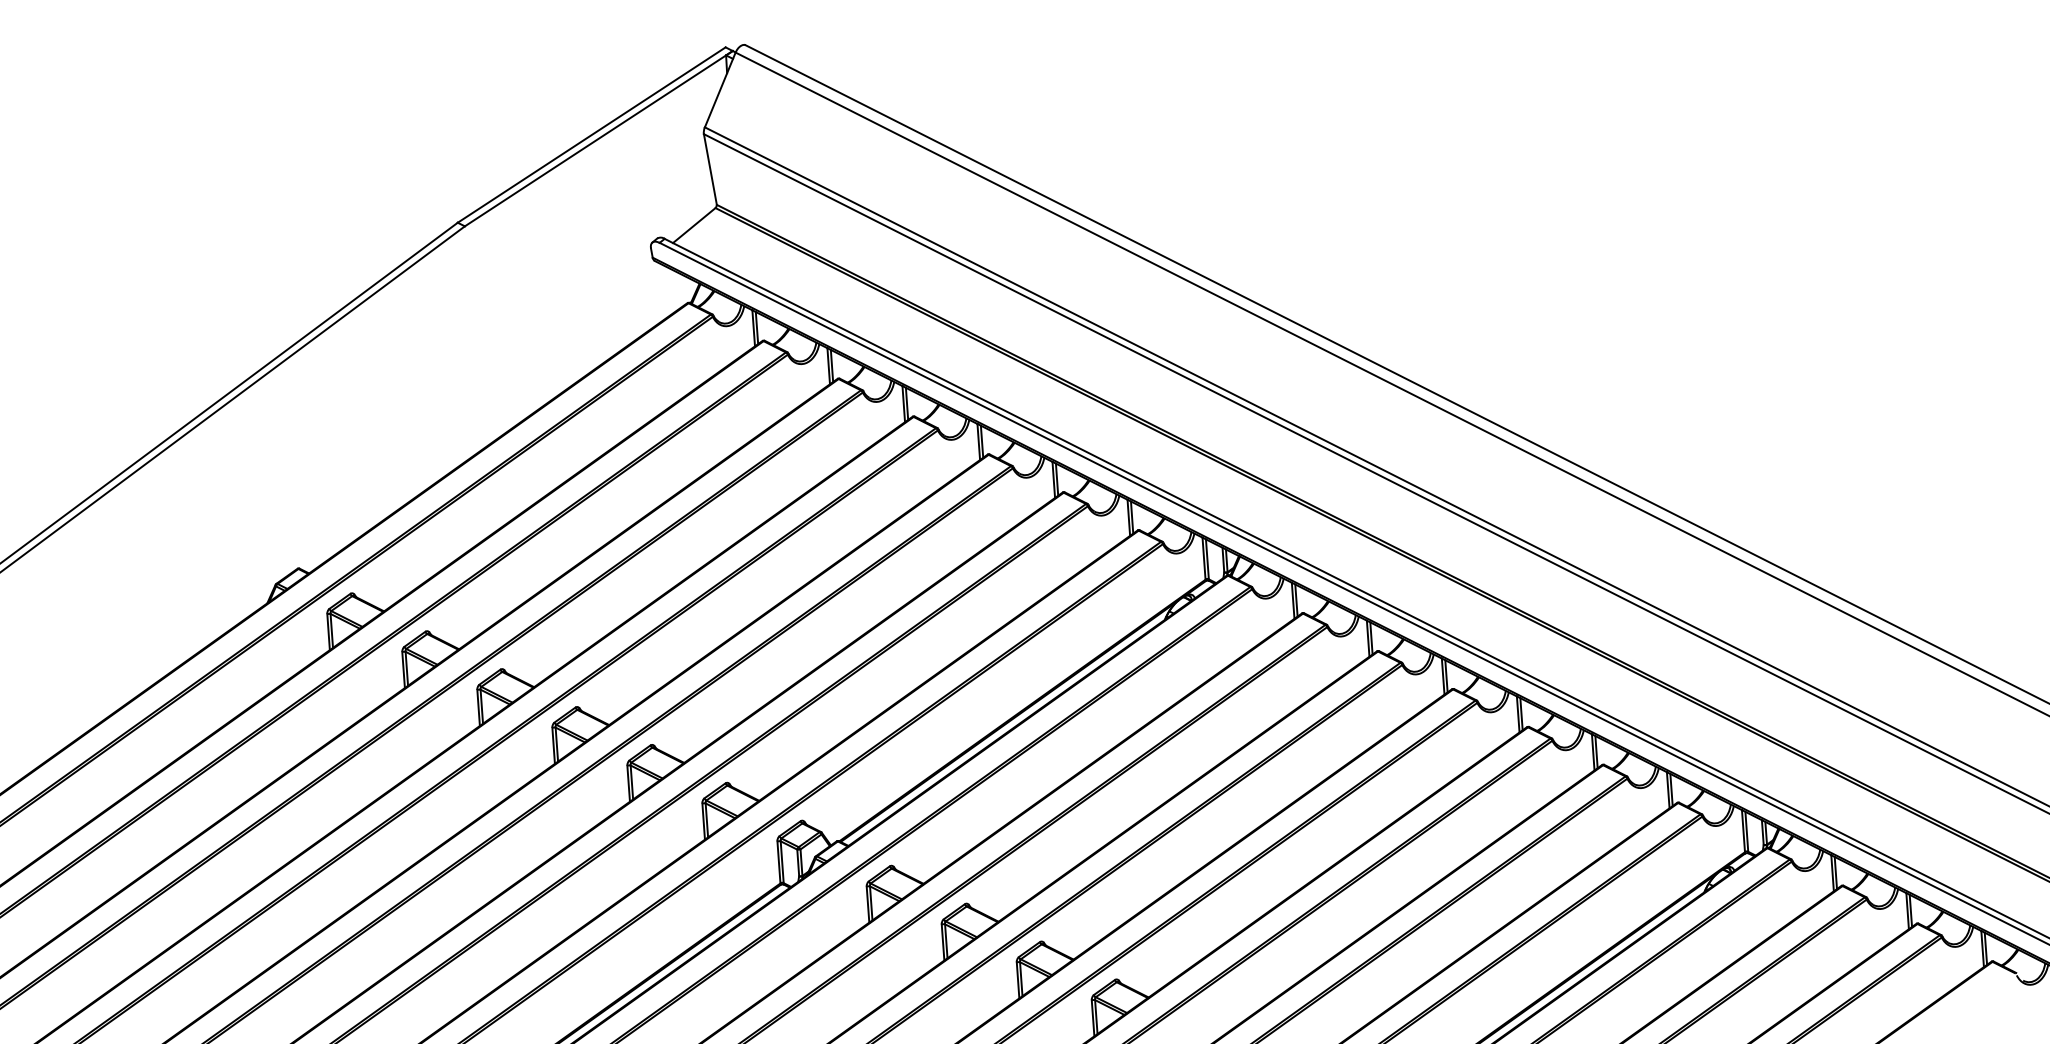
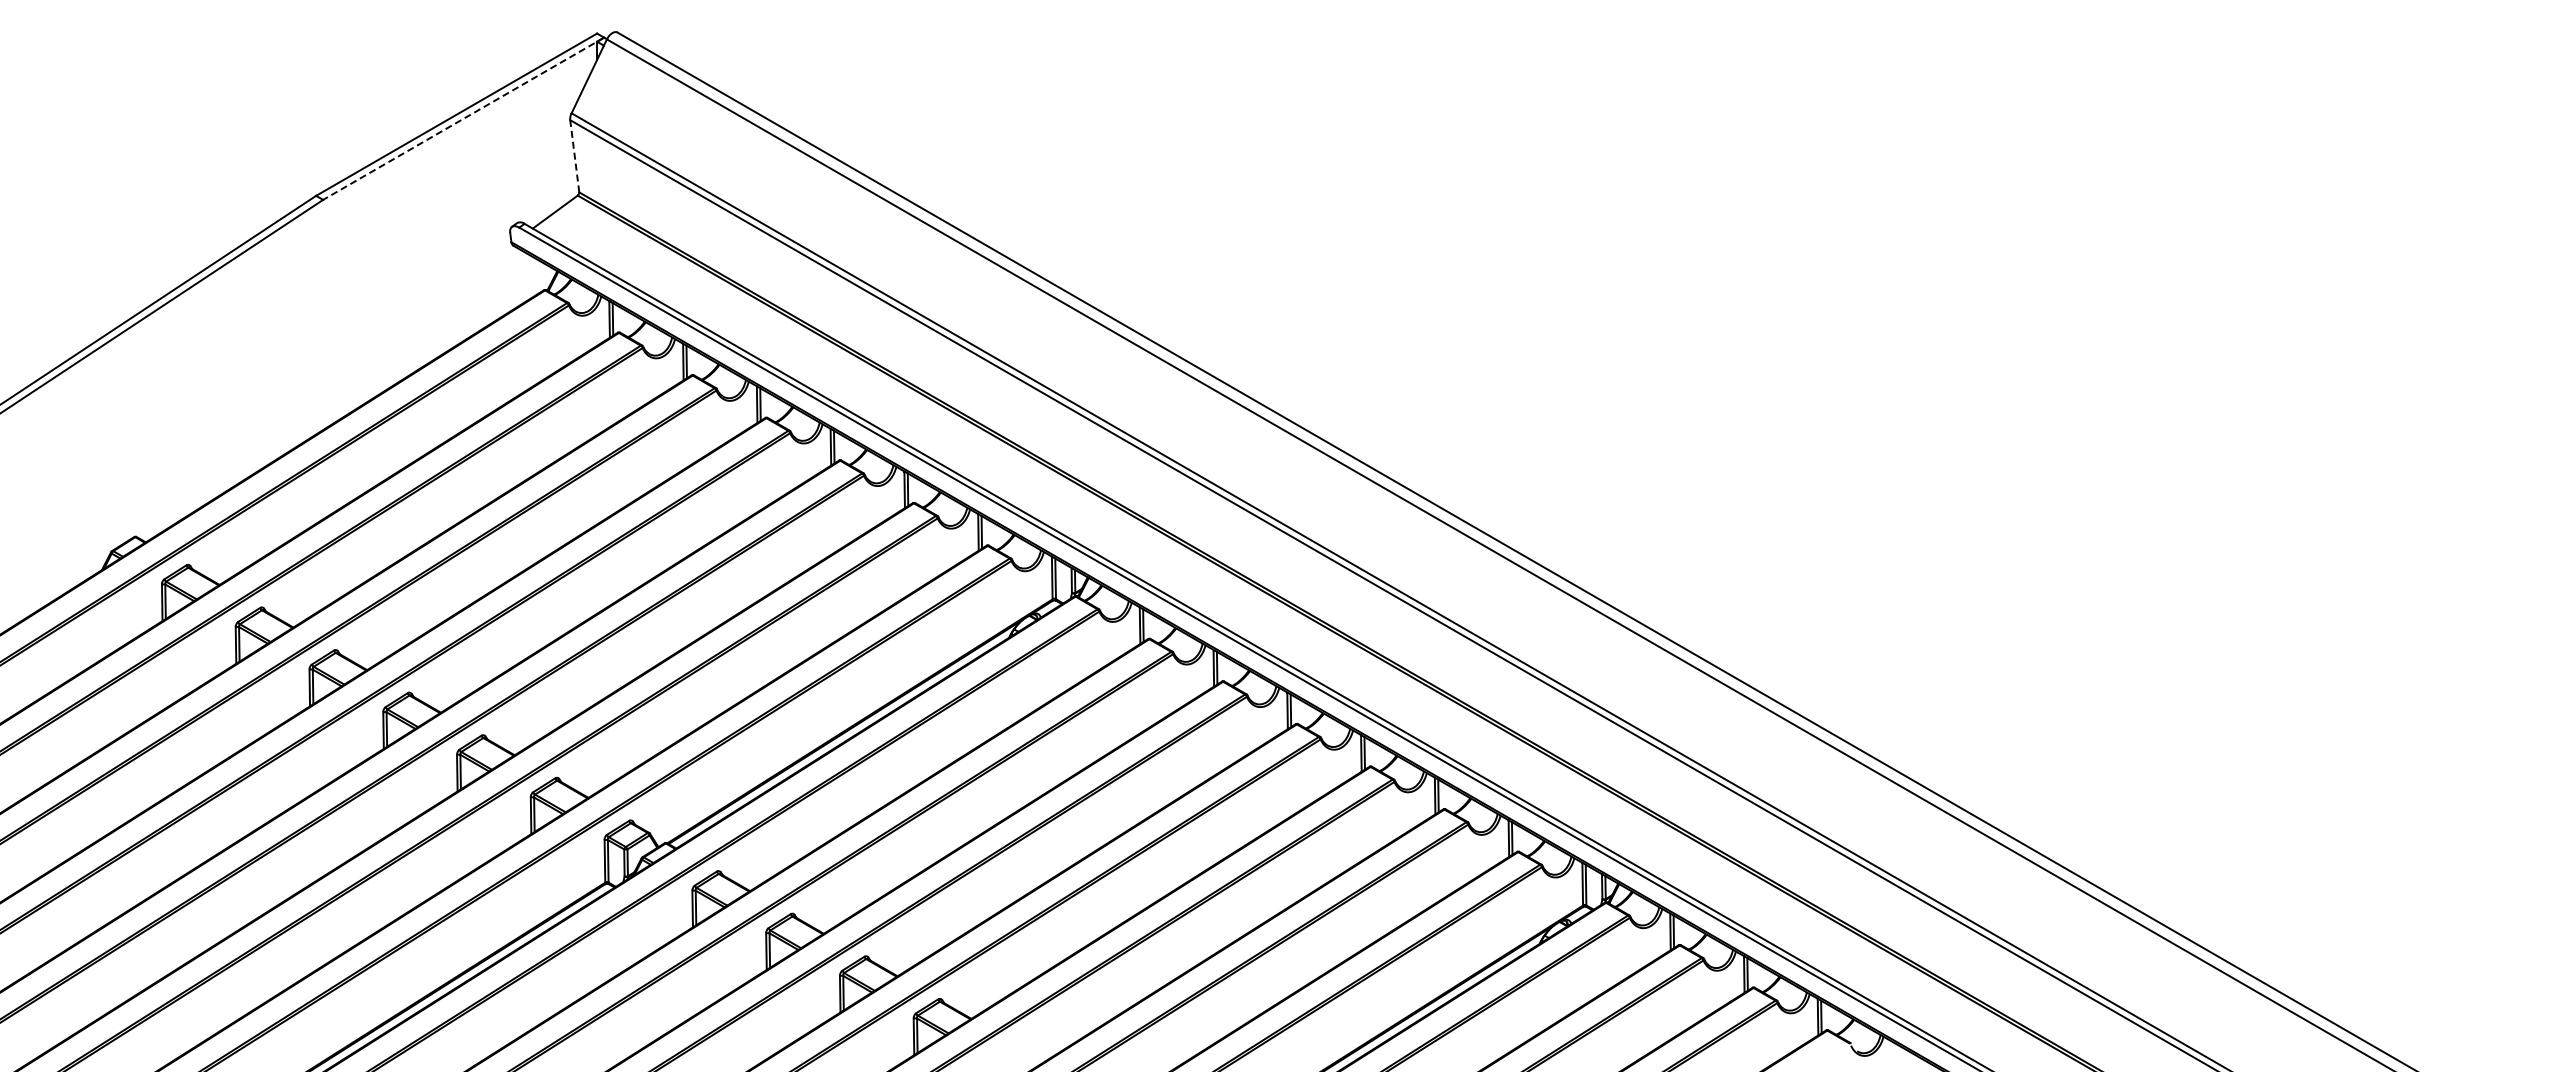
line: (598, 139) -> (463, 119), solid -> dashed
line: (710, 168) -> (574, 155), solid -> dashed

